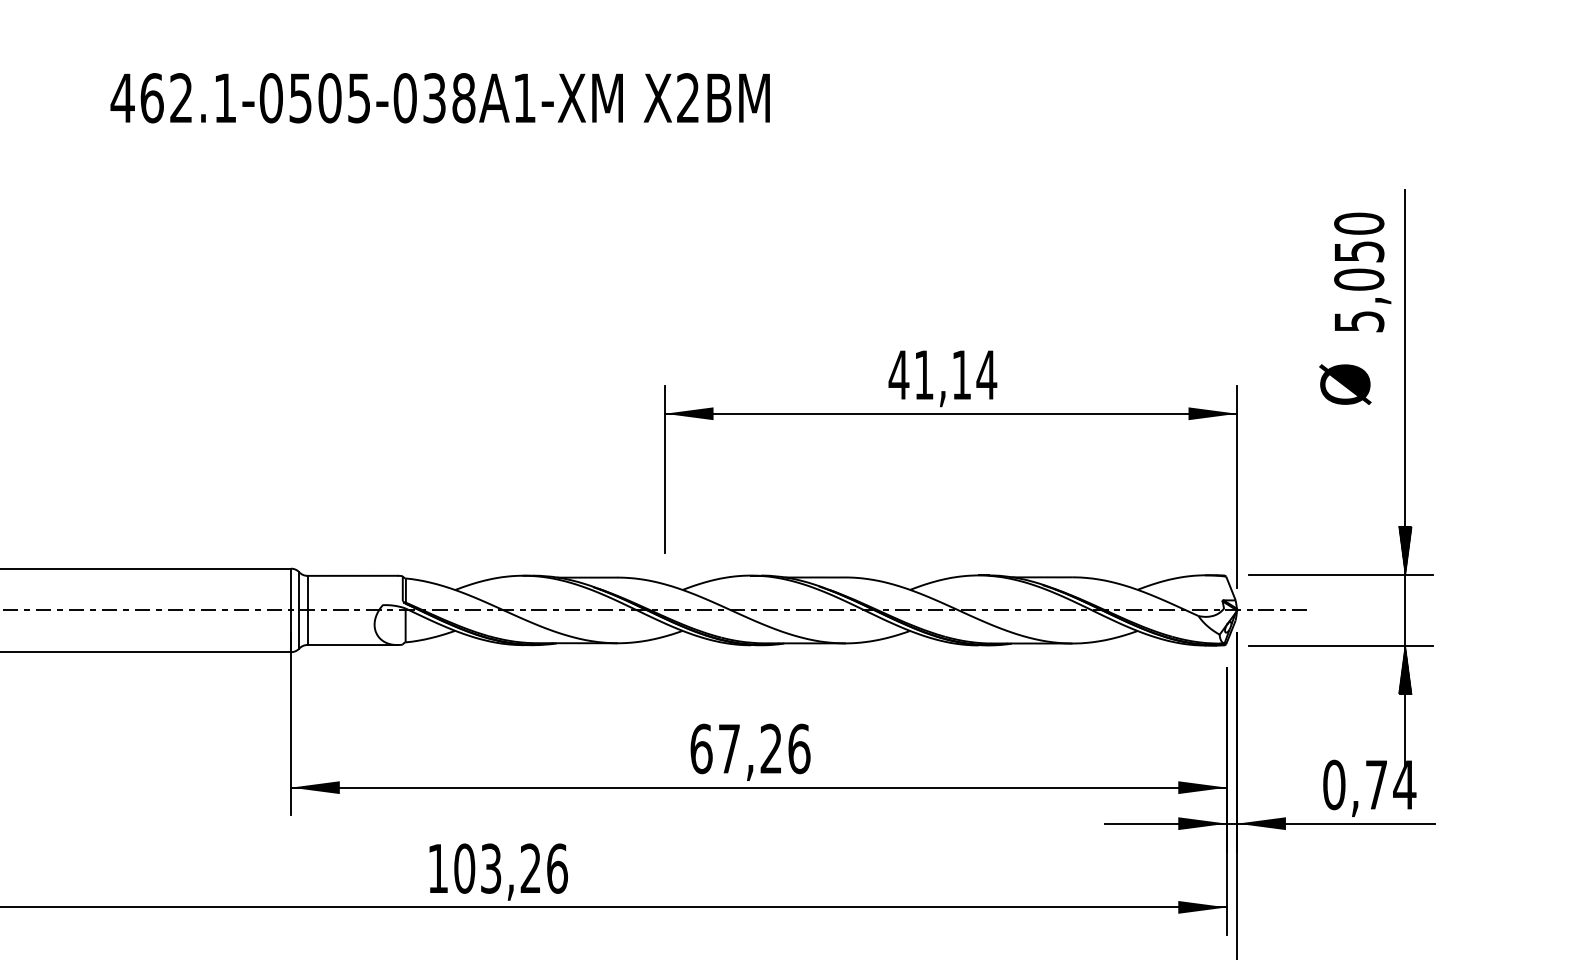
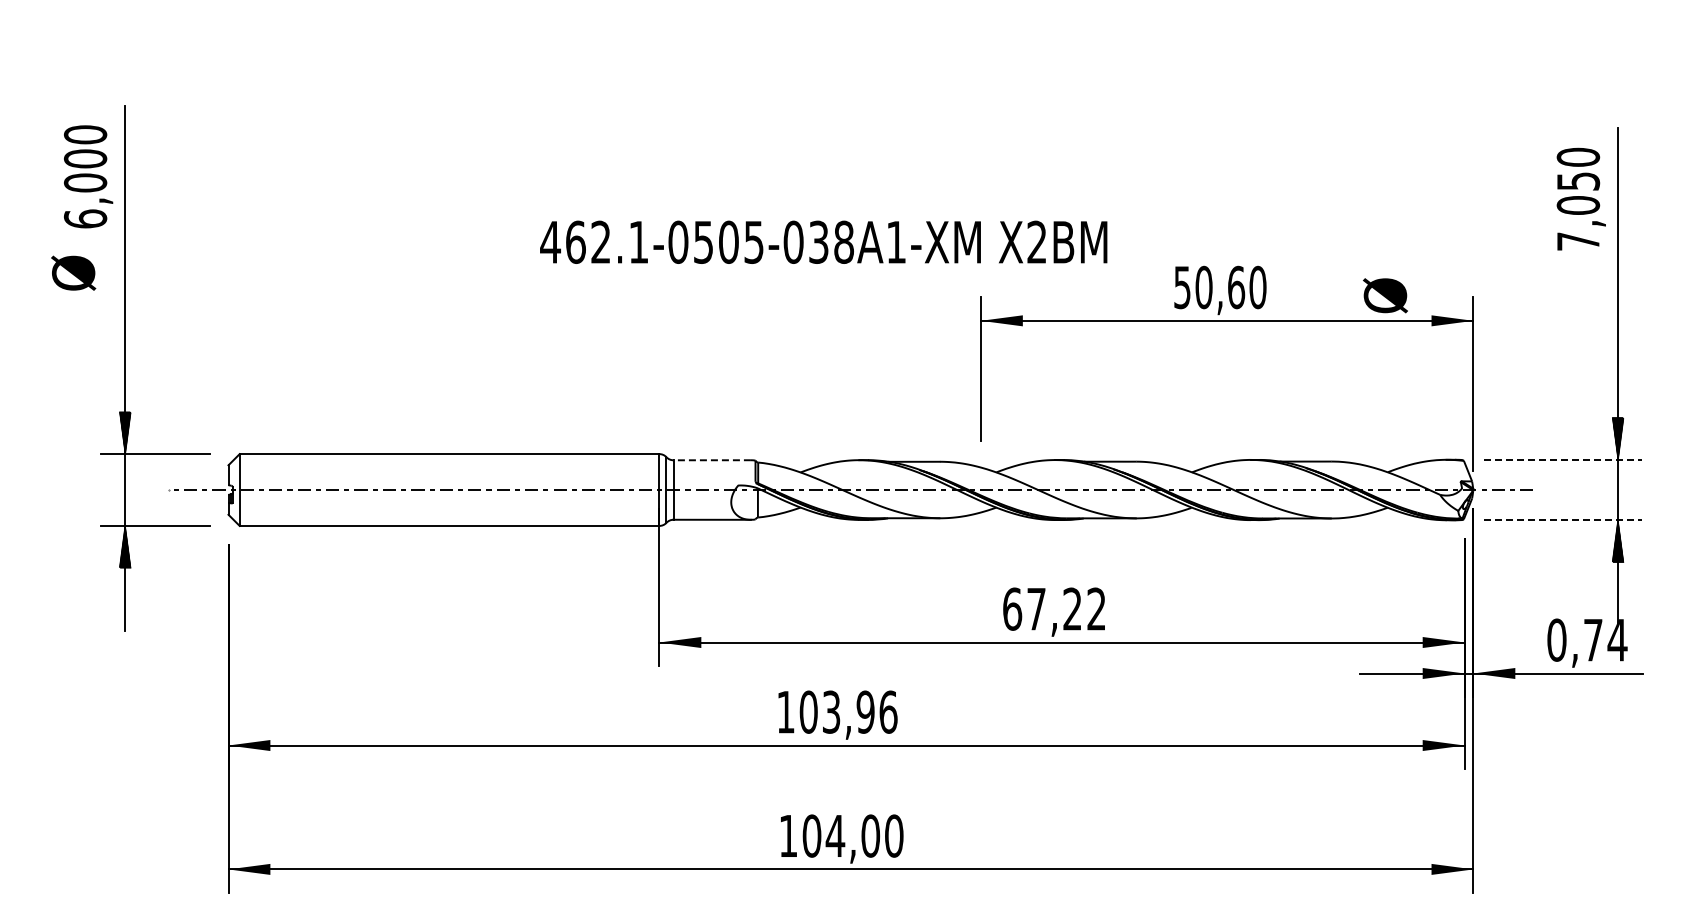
text: (439, 97) -> (823, 241), moved
text: (1359, 321) -> (1578, 241), 5,050 -> 7,050
text: (942, 375) -> (1219, 287), 41,14 -> 50,60
text: (1345, 384) -> (1385, 295), moved
line: (1341, 574) -> (1563, 459), solid -> dashed
line: (352, 576) -> (712, 460), solid -> dashed
line: (1341, 645) -> (1563, 520), solid -> dashed
text: (799, 748) -> (1096, 608), 67,26 -> 67,22
text: (530, 867) -> (865, 711), 103,26 -> 103,96

